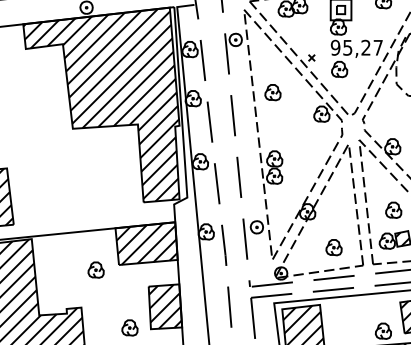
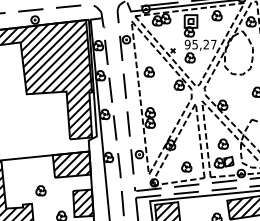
part: (95, 269) -> (40, 190), moved

